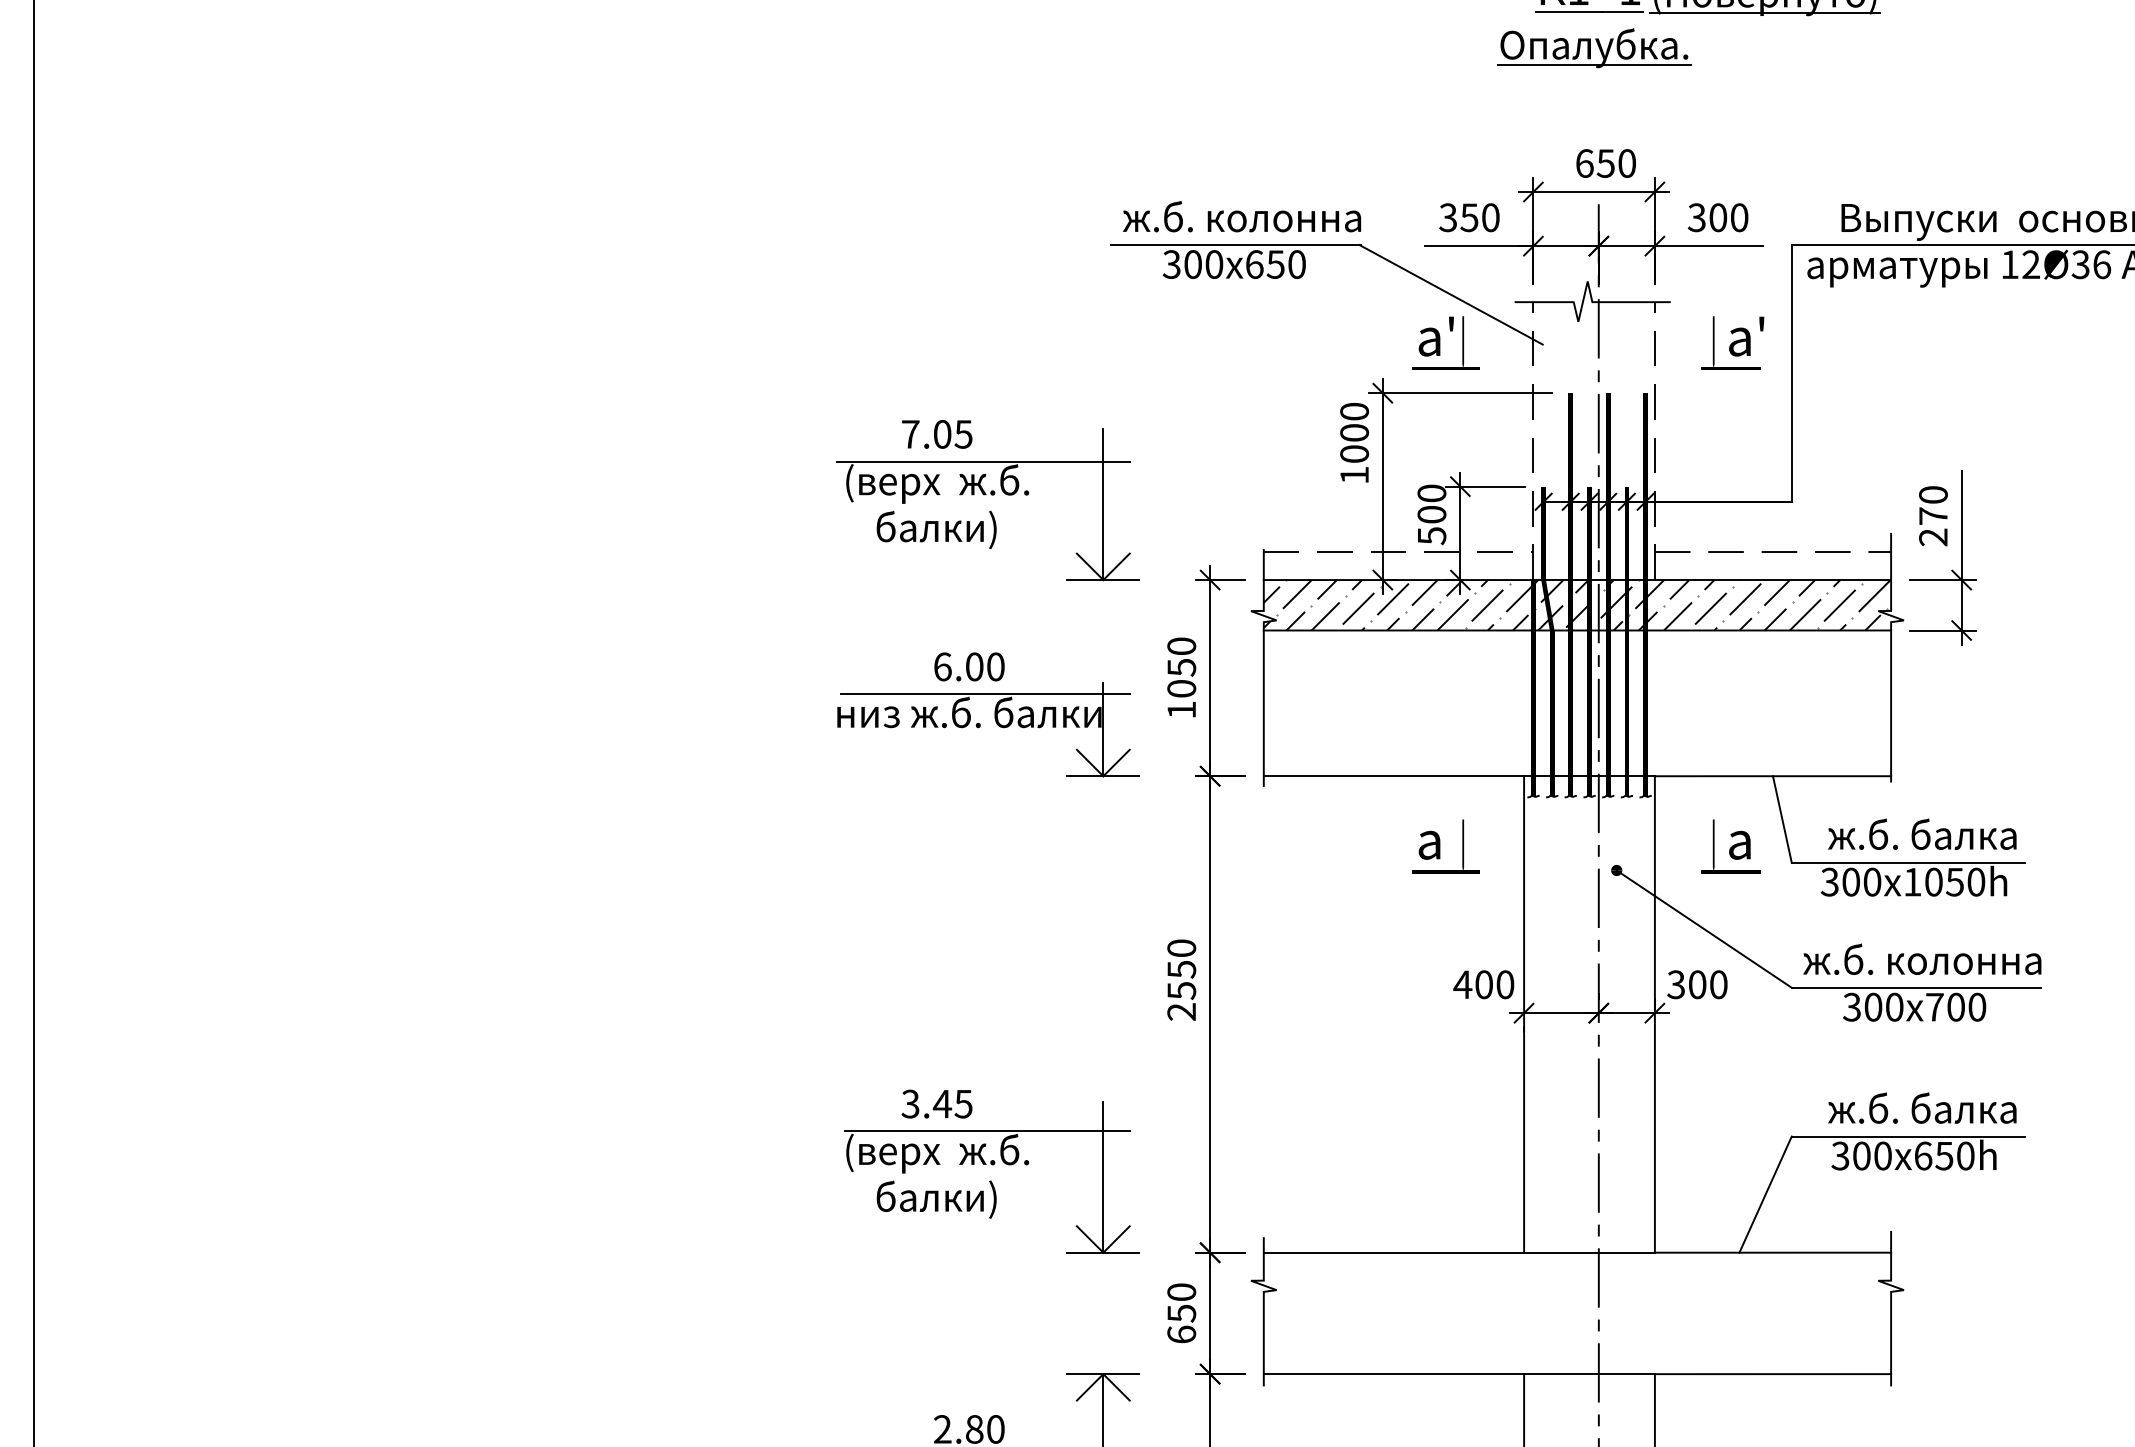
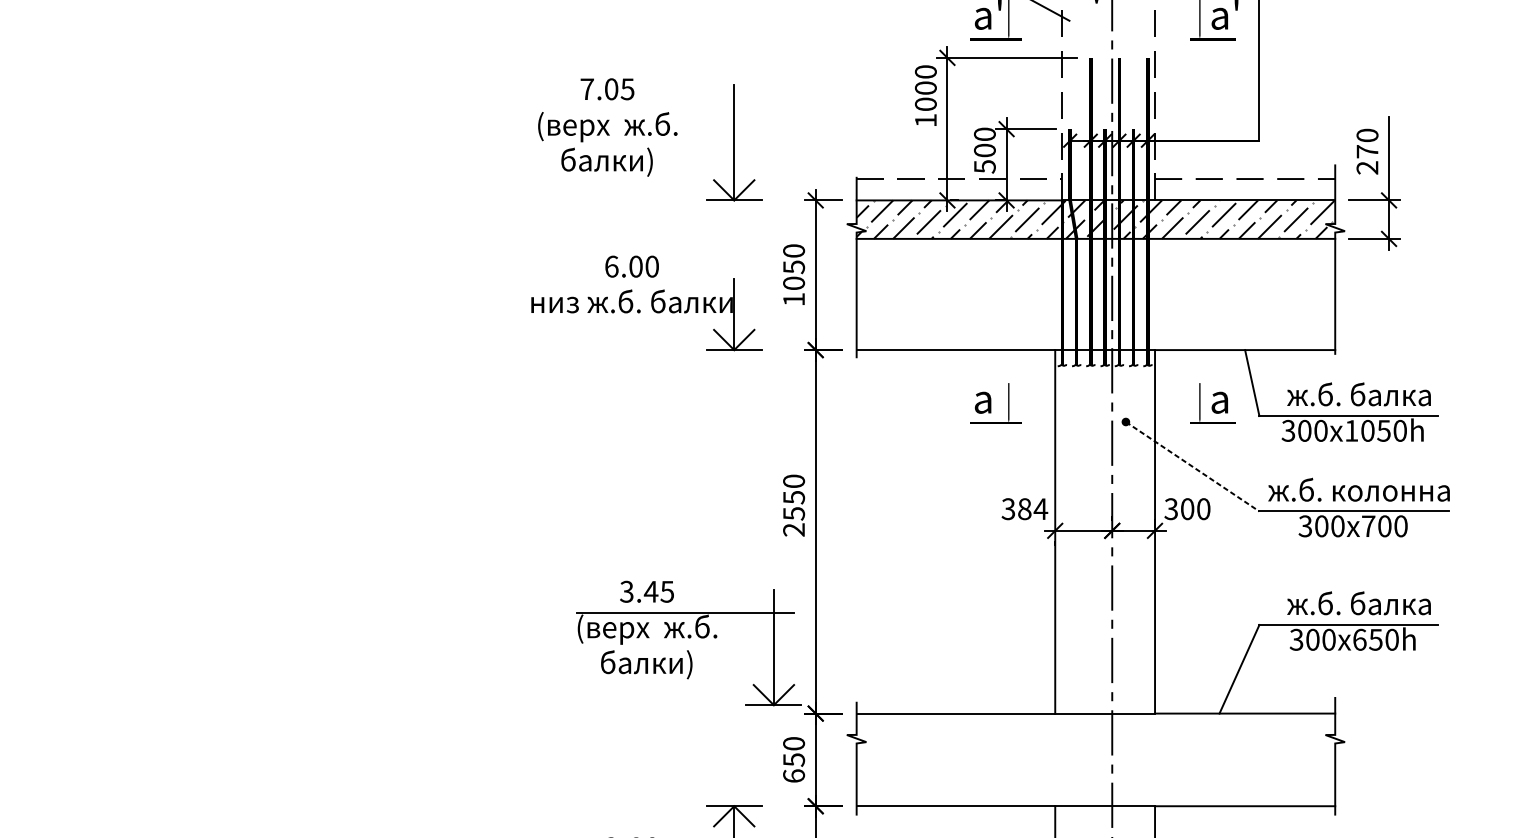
line: (983, 461) -> (642, 109), removed
line: (985, 693) -> (644, 286), removed
line: (1704, 929) -> (1192, 467), solid -> dashed
text: (1483, 984) -> (1024, 508), 400 -> 384
part: (992, 1165) -> (689, 638), moved

